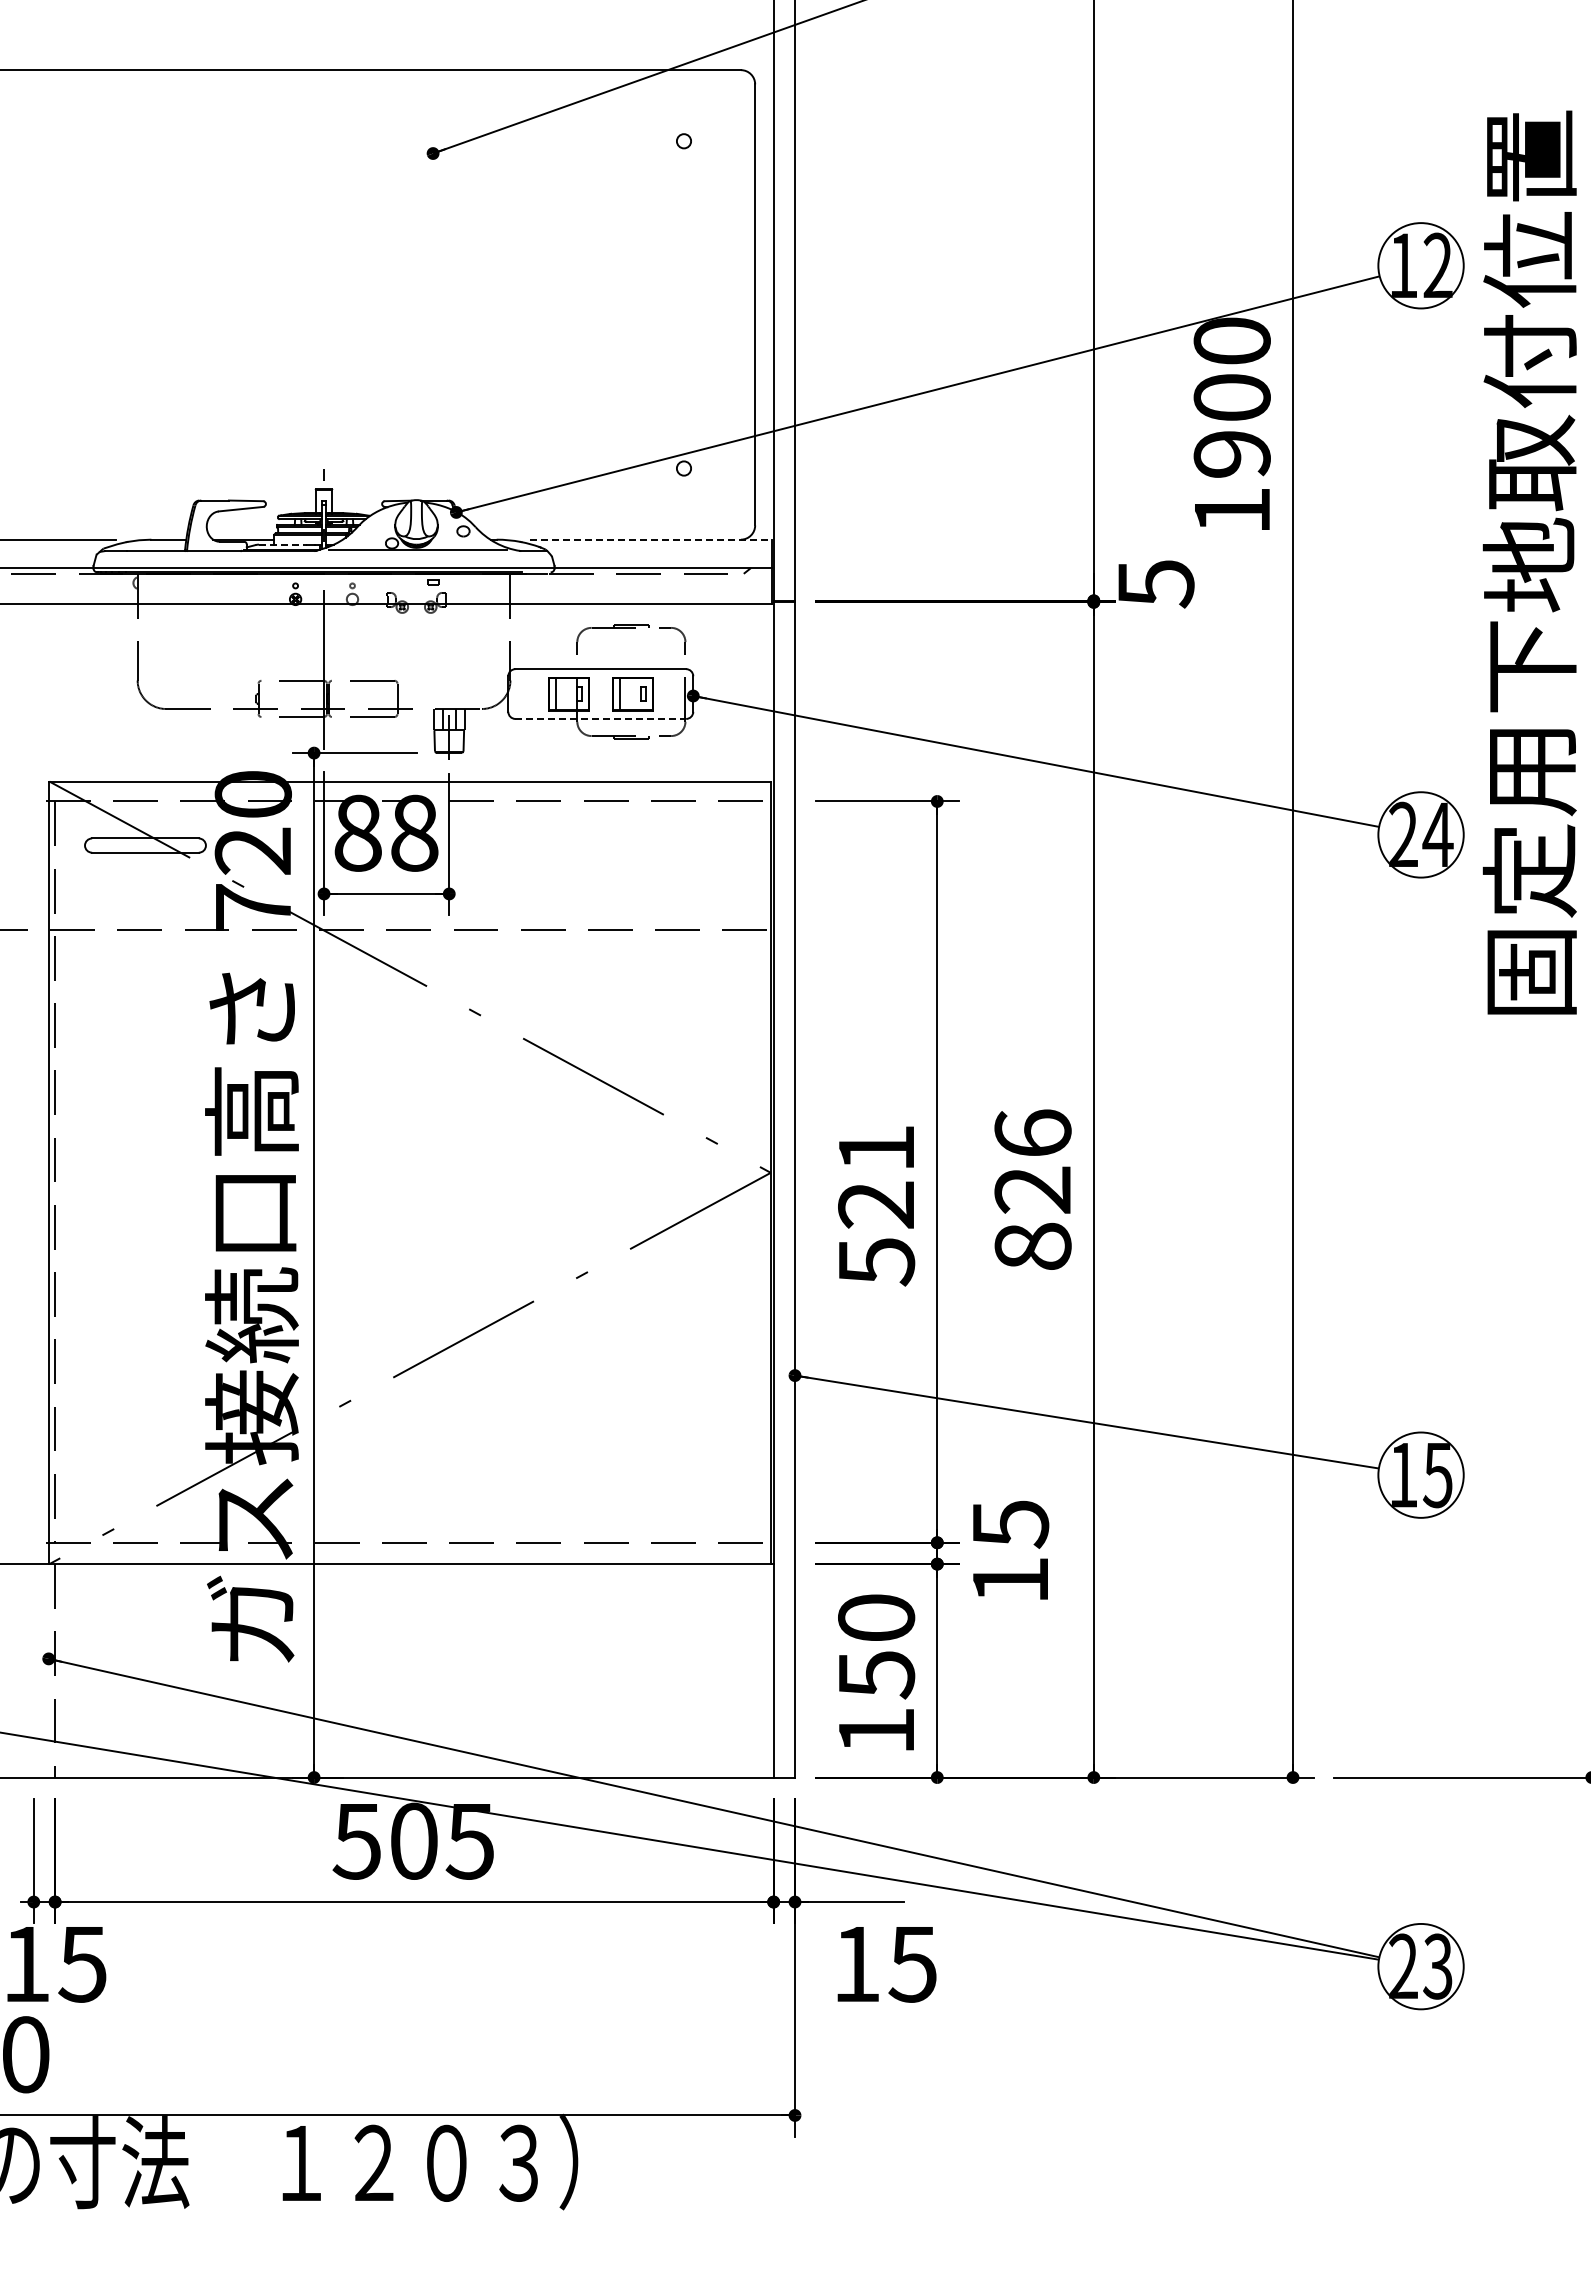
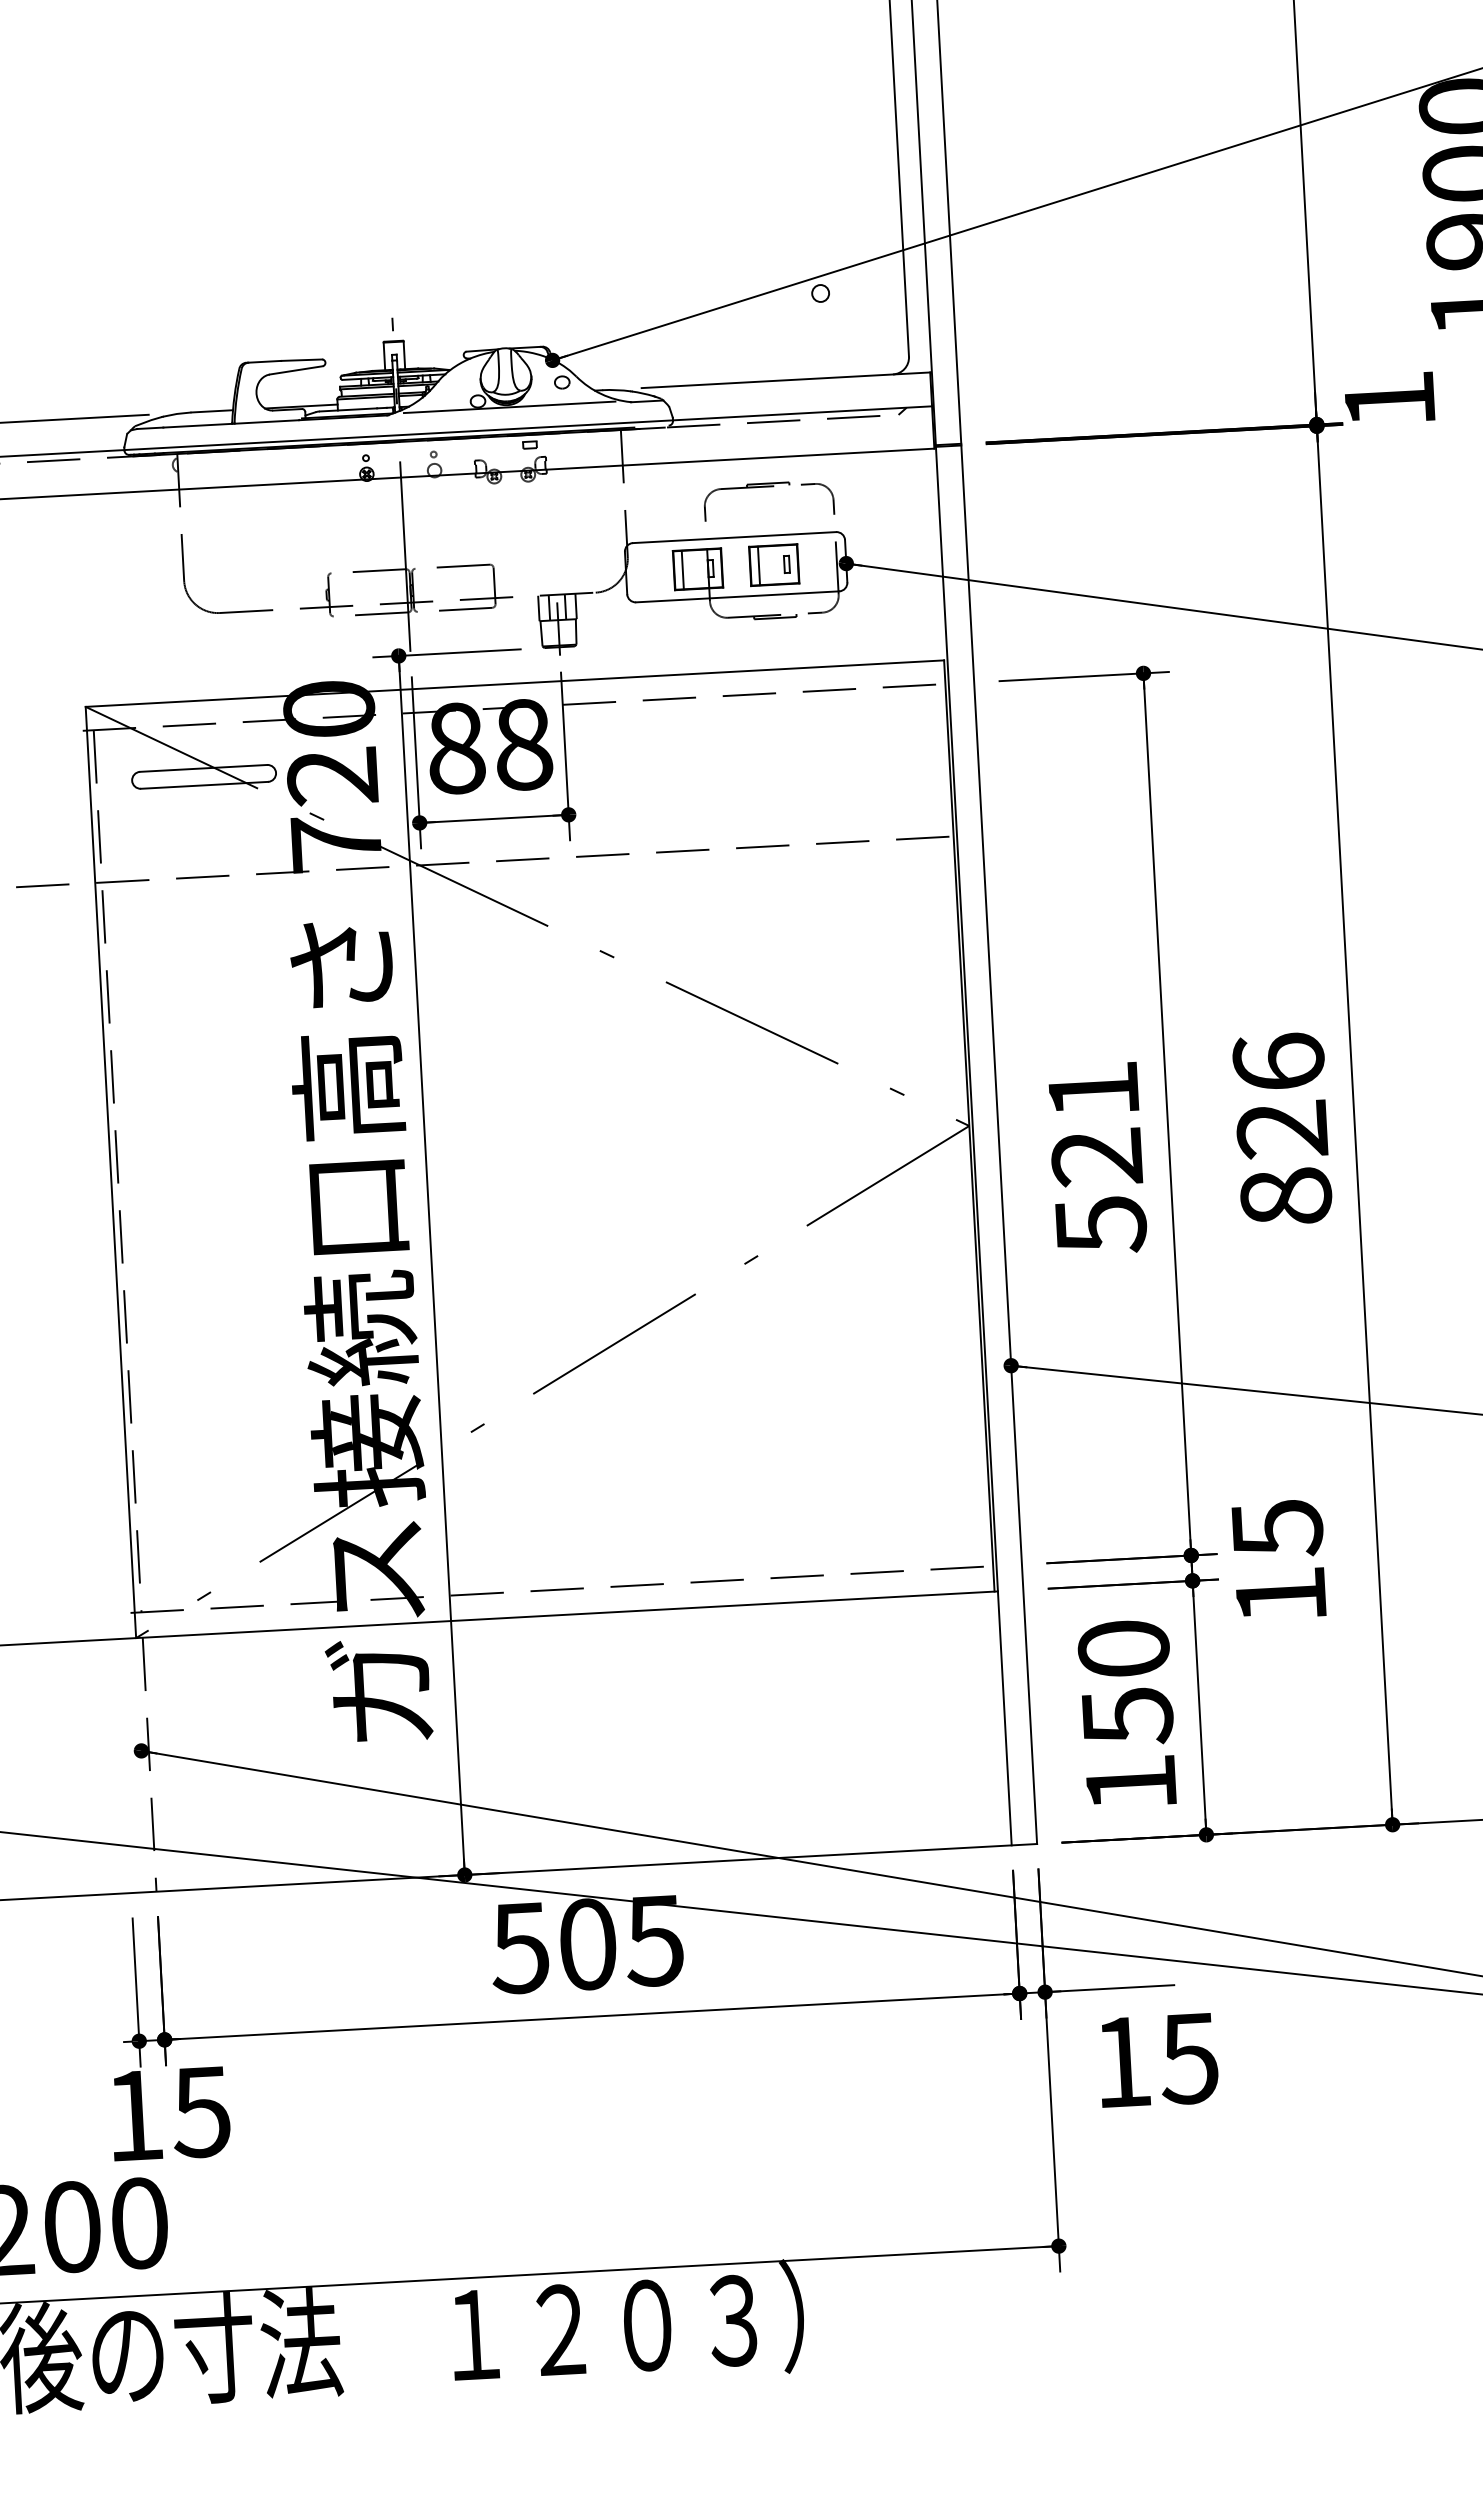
line: (651, 539) -> (786, 380), dashed -> solid
line: (283, 544) -> (348, 409), dashed -> solid
text: (1156, 584) -> (1390, 401), 5 -> 1
line: (601, 718) -> (738, 596), dashed -> solid

